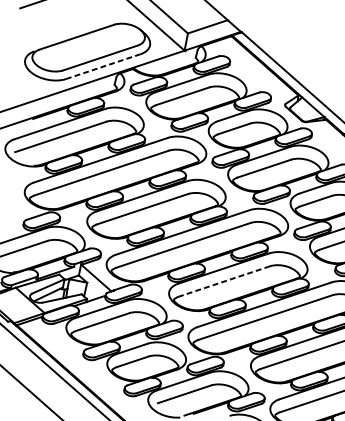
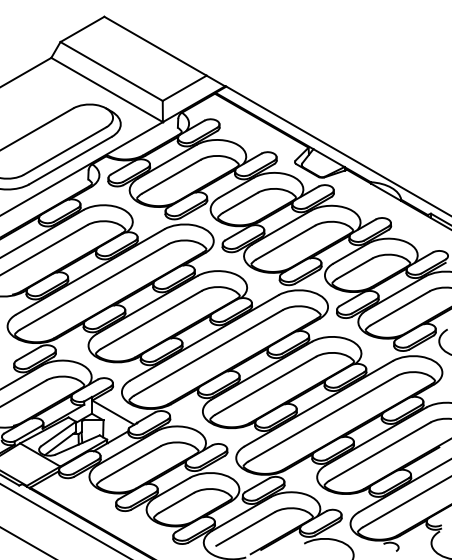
line: (103, 66) -> (70, 160), dashed -> solid
line: (224, 282) -> (265, 386), dashed -> solid

